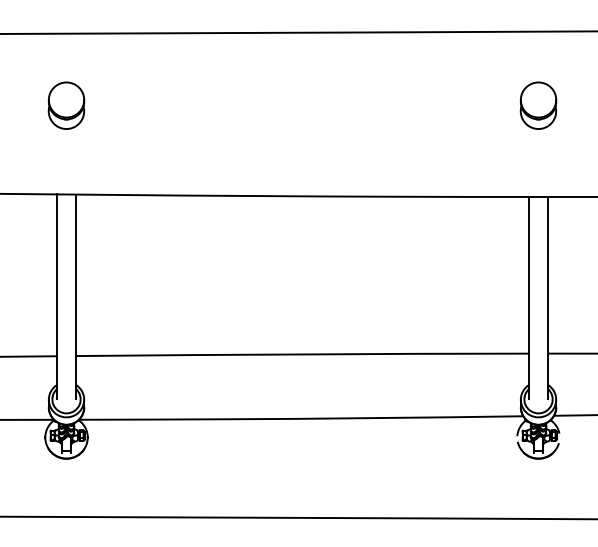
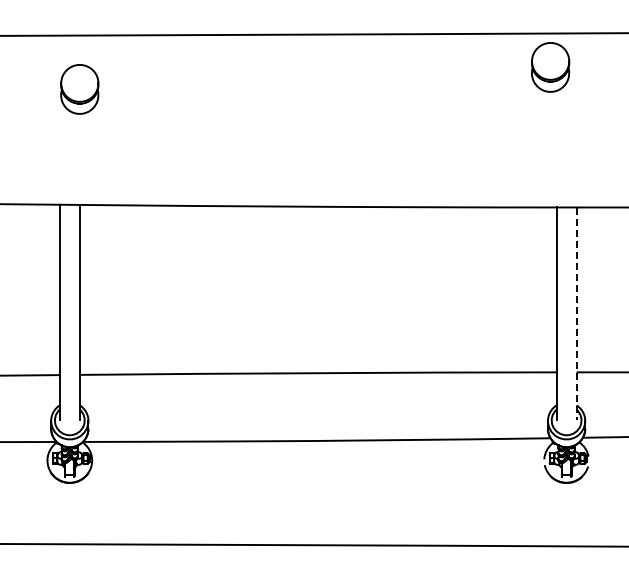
part: (66, 105) -> (79, 89), moved
part: (538, 105) -> (550, 67), moved
line: (547, 298) -> (576, 314), solid -> dashed

